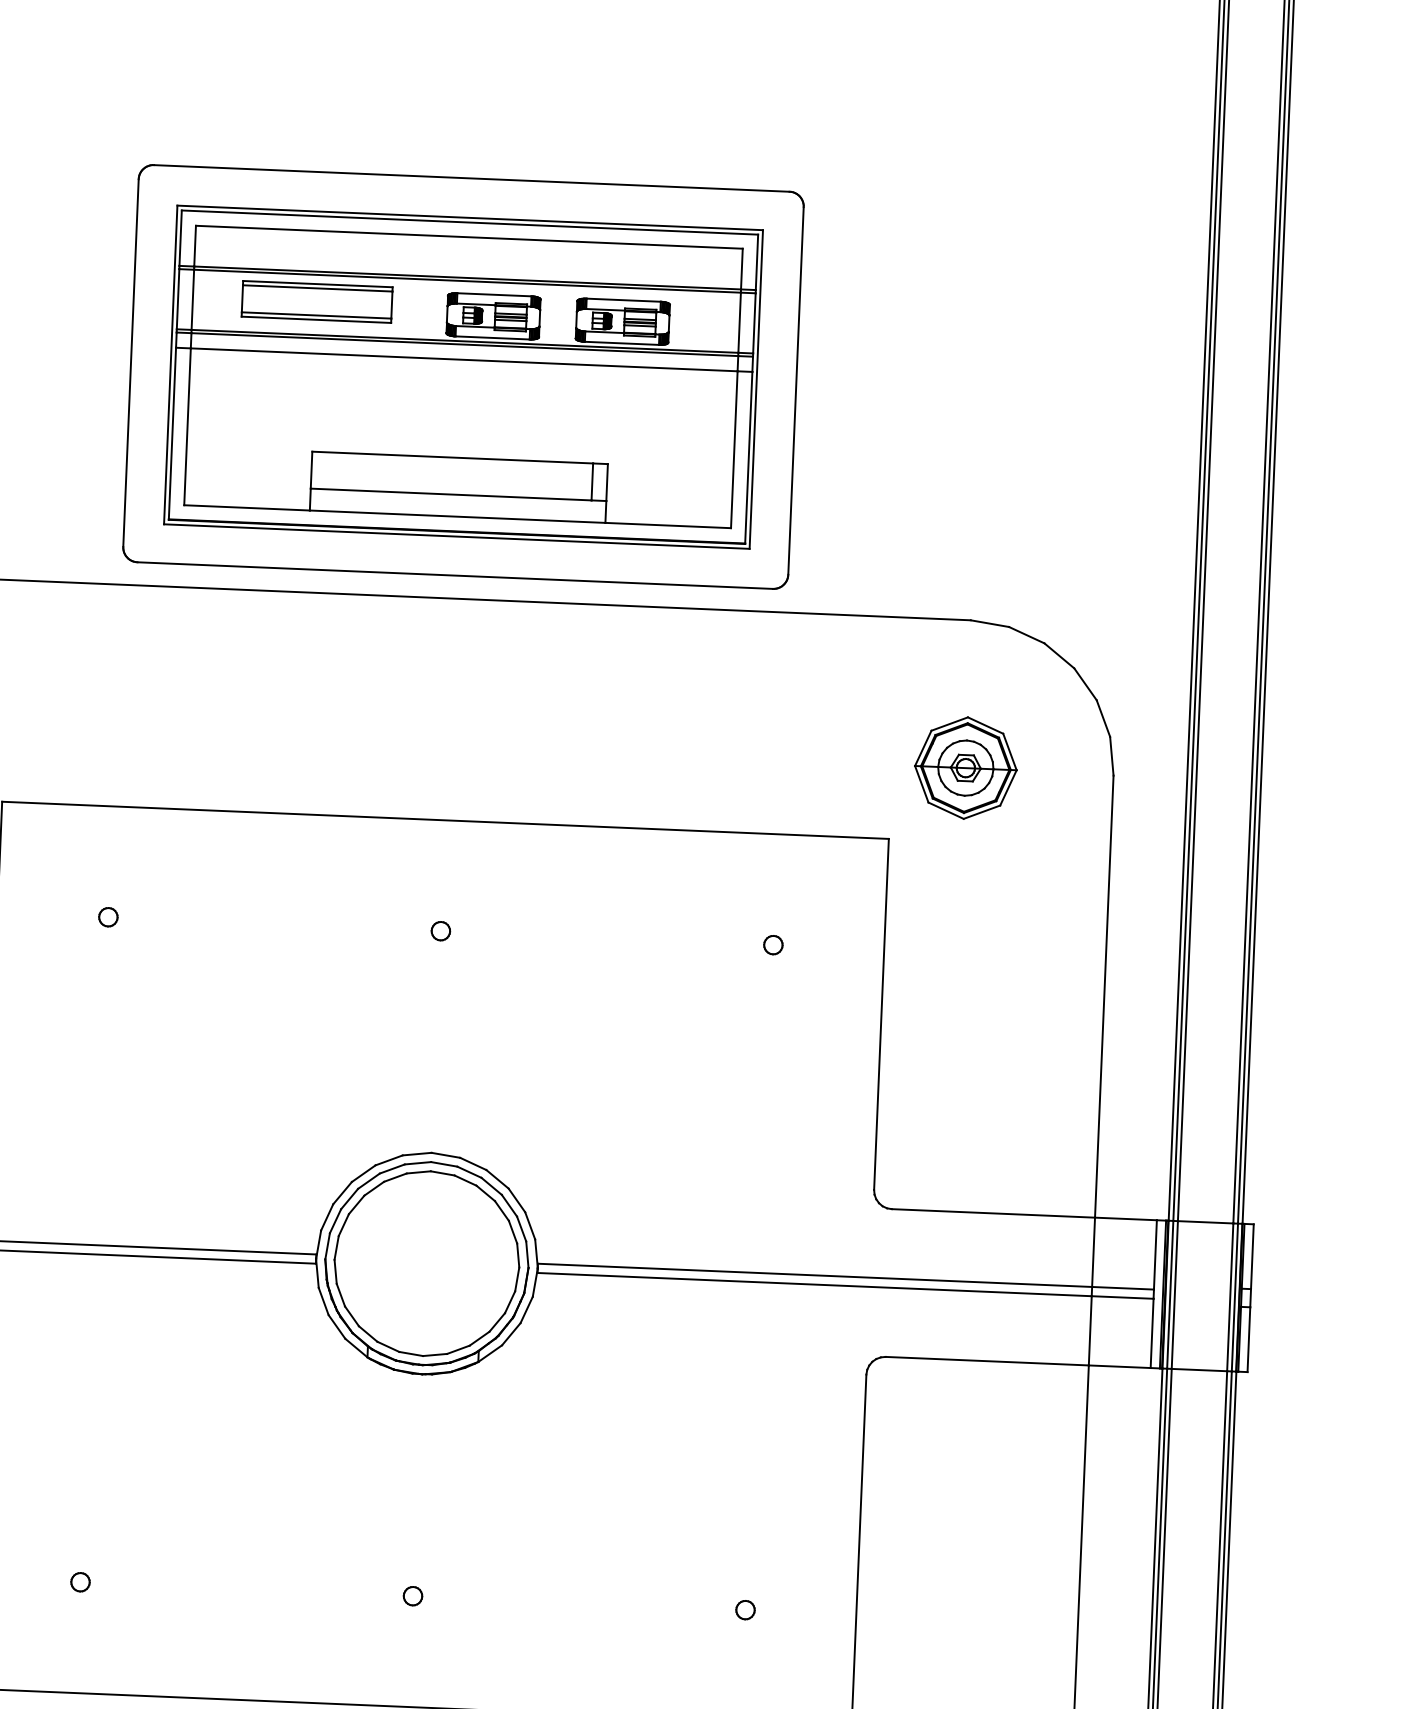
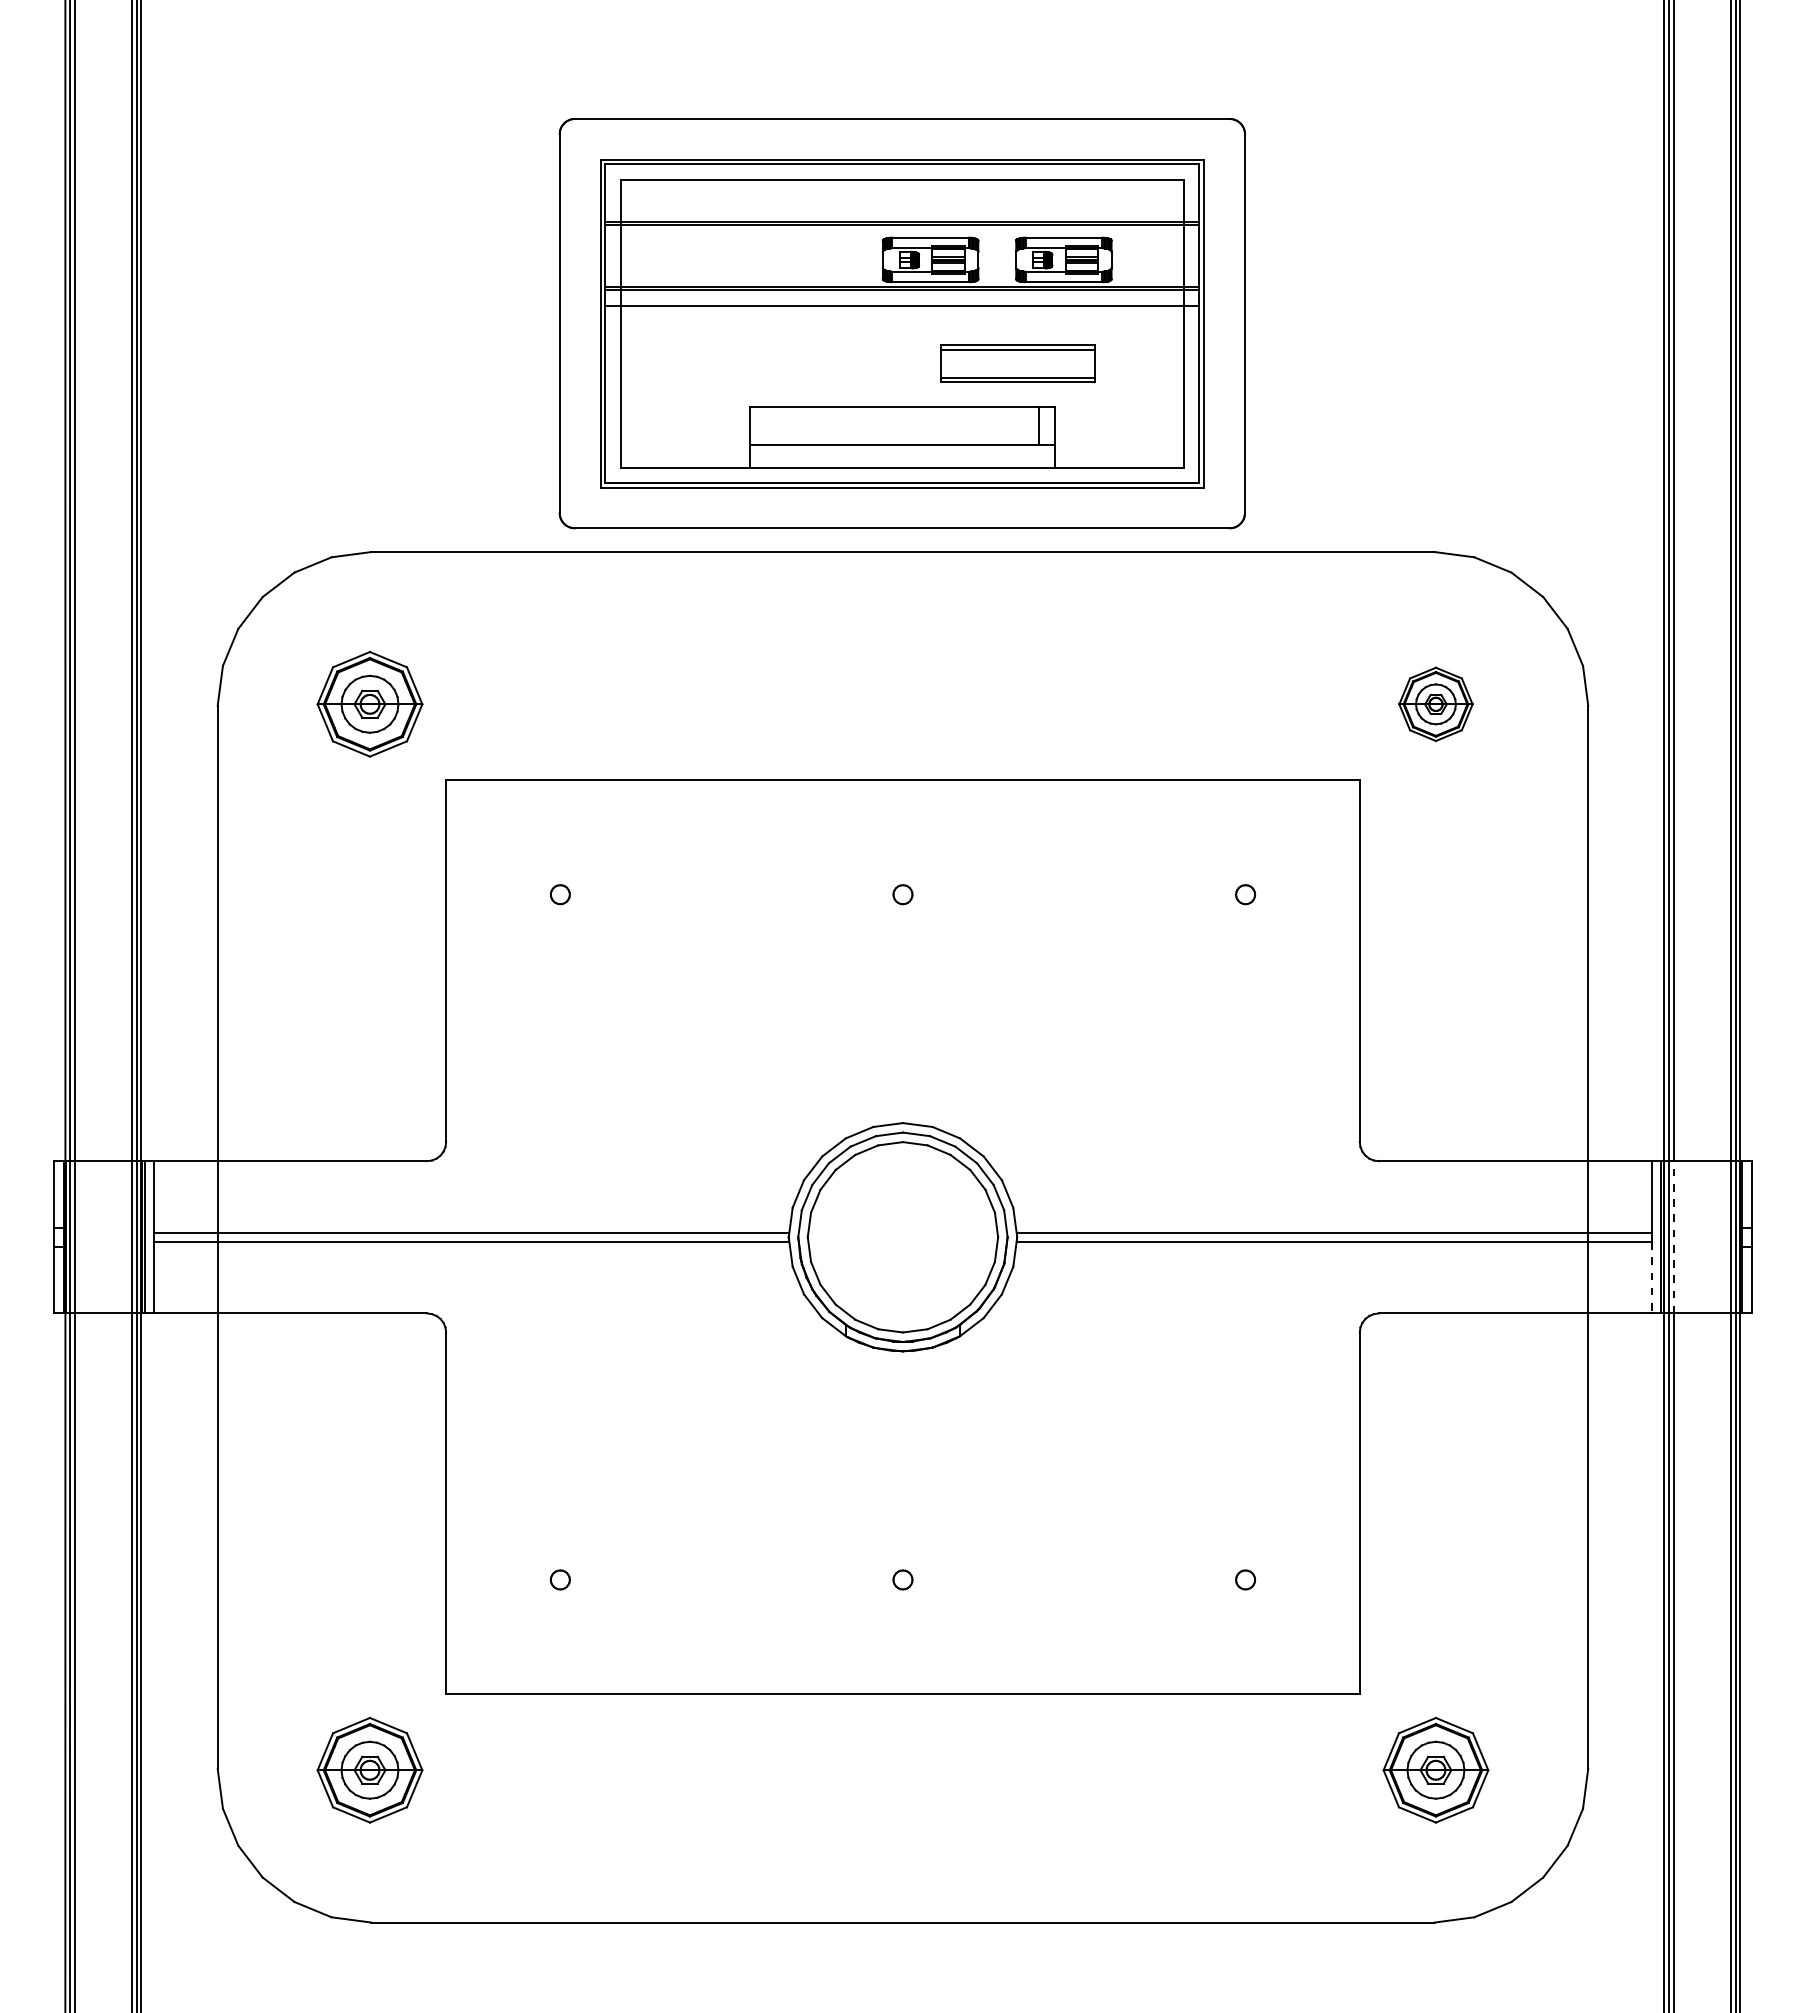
part: (317, 301) -> (1017, 363), moved
part: (965, 768) -> (1435, 704), size x0.7
line: (1174, 1294) -> (1673, 1236), solid -> dashed
line: (1151, 1333) -> (1651, 1277), solid -> dashed

